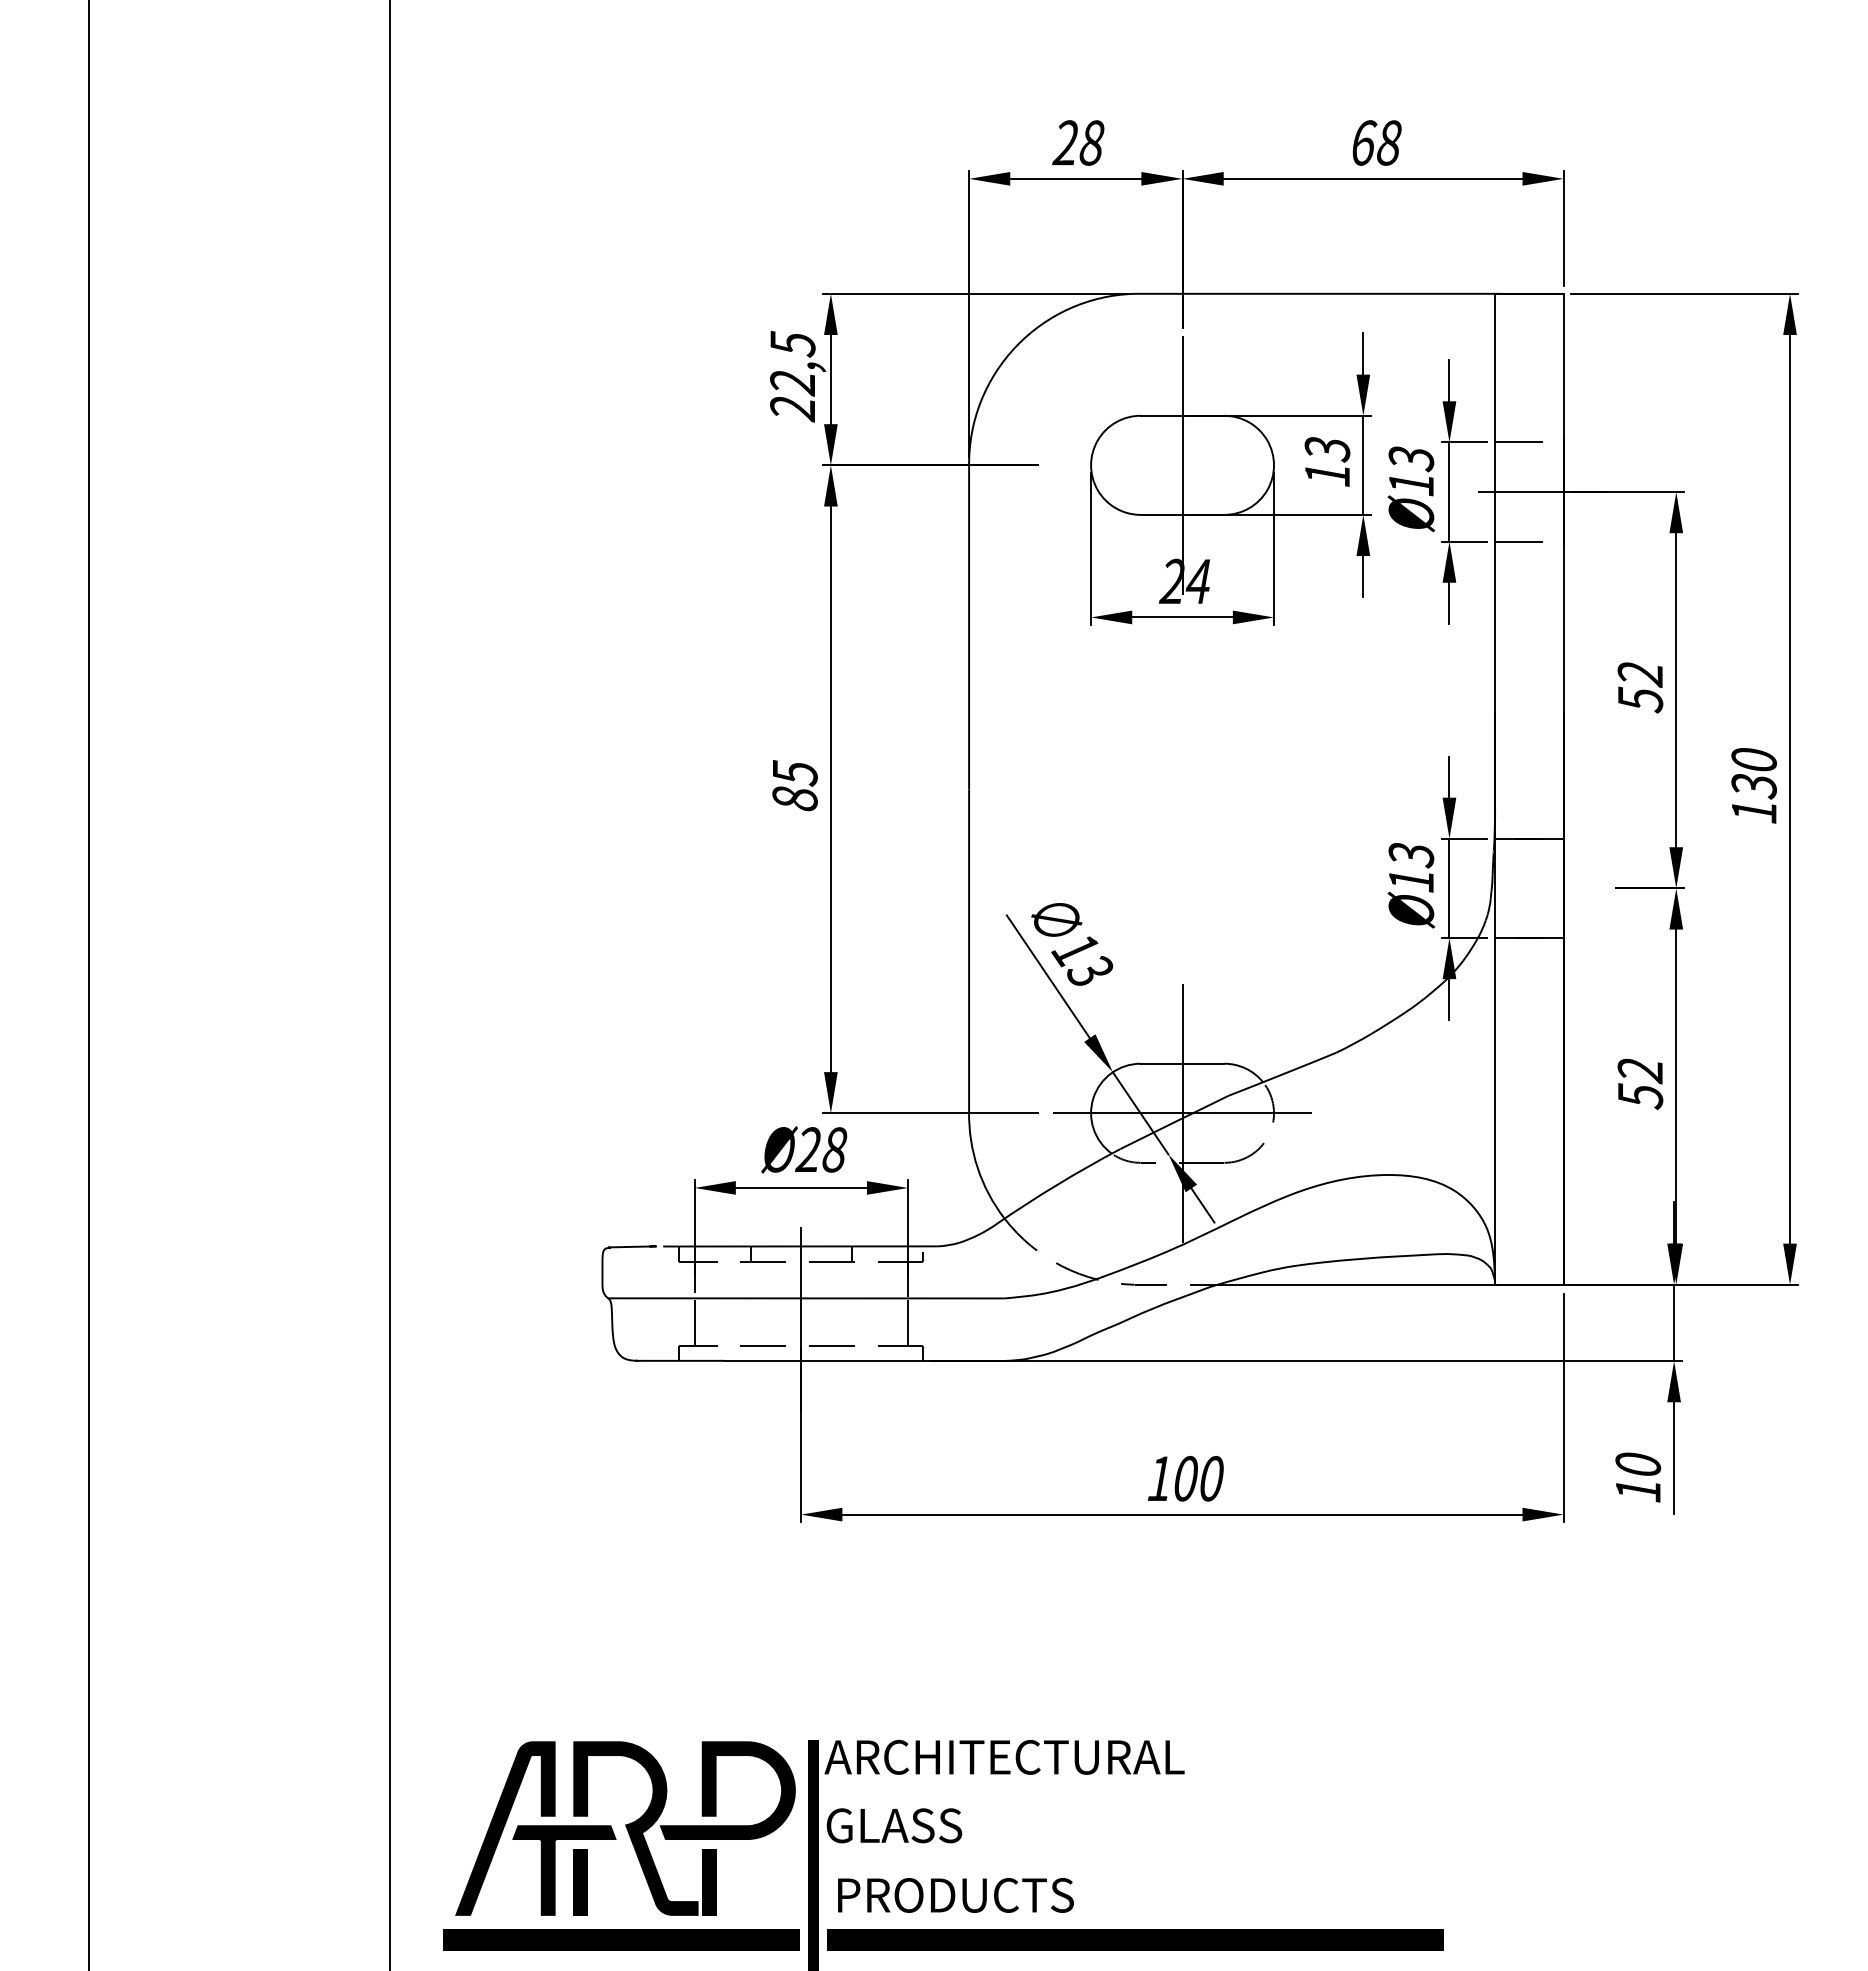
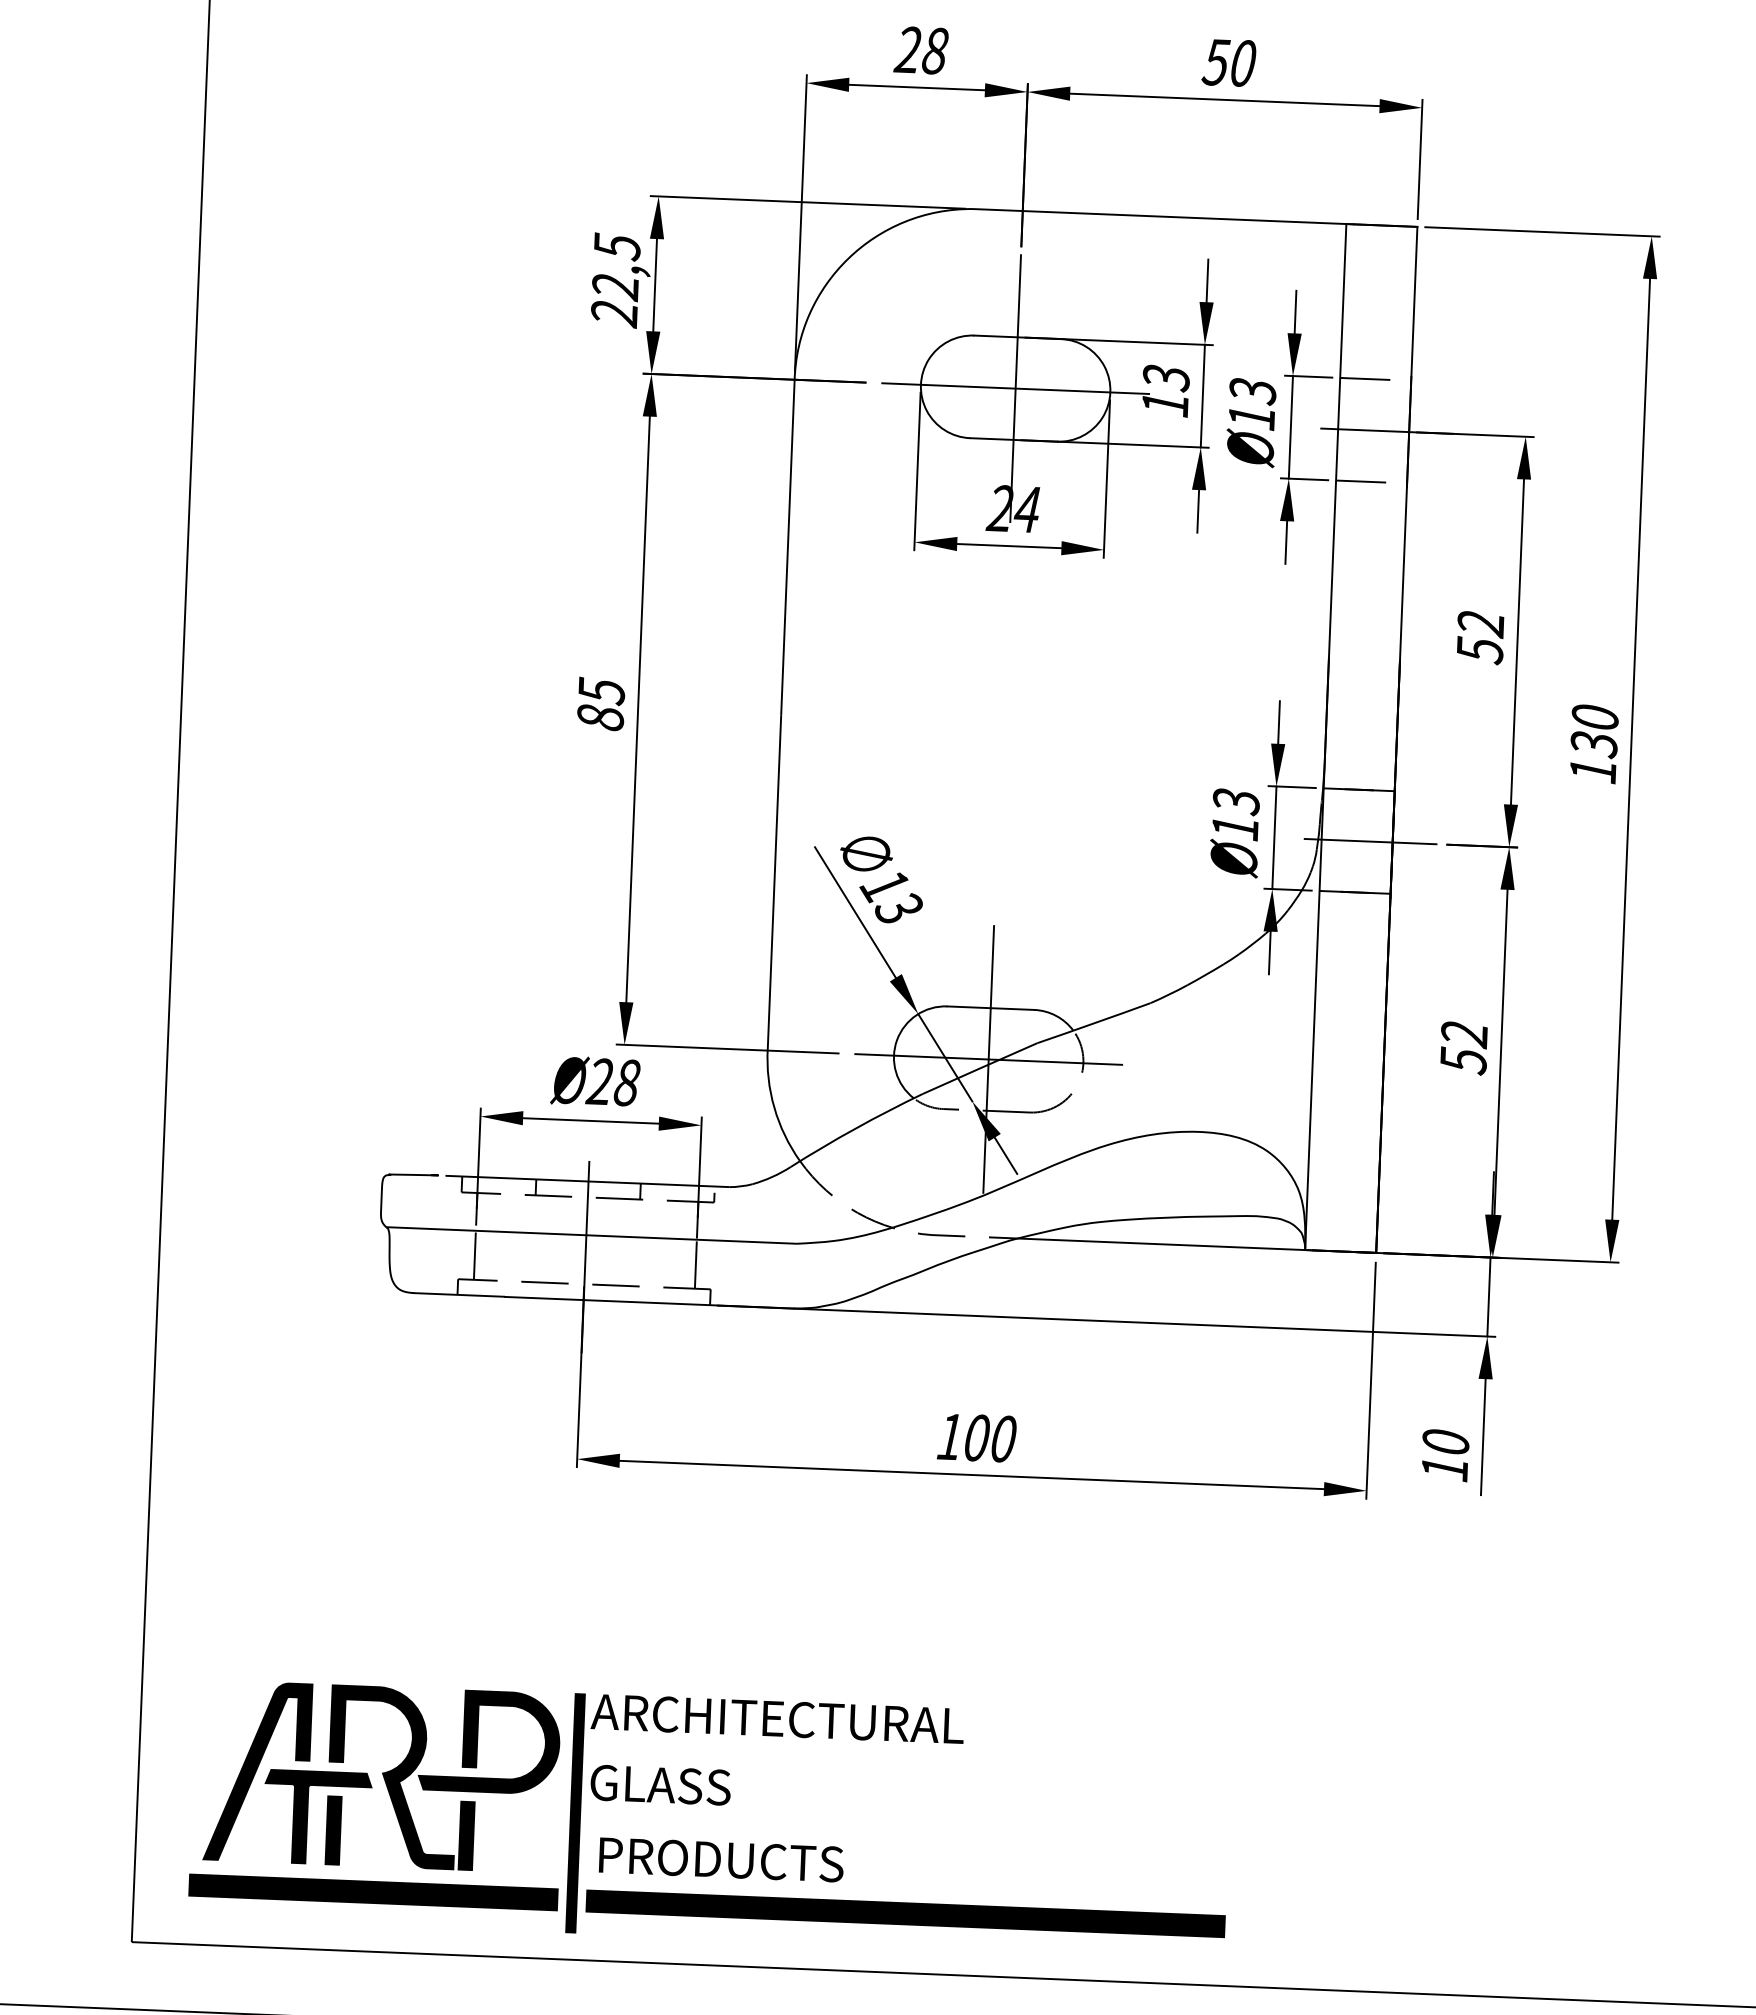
text: (1375, 142) -> (1228, 62), 68 -> 50
line: (1182, 465) -> (1015, 388), added
line: (1541, 888) -> (1369, 841), added

